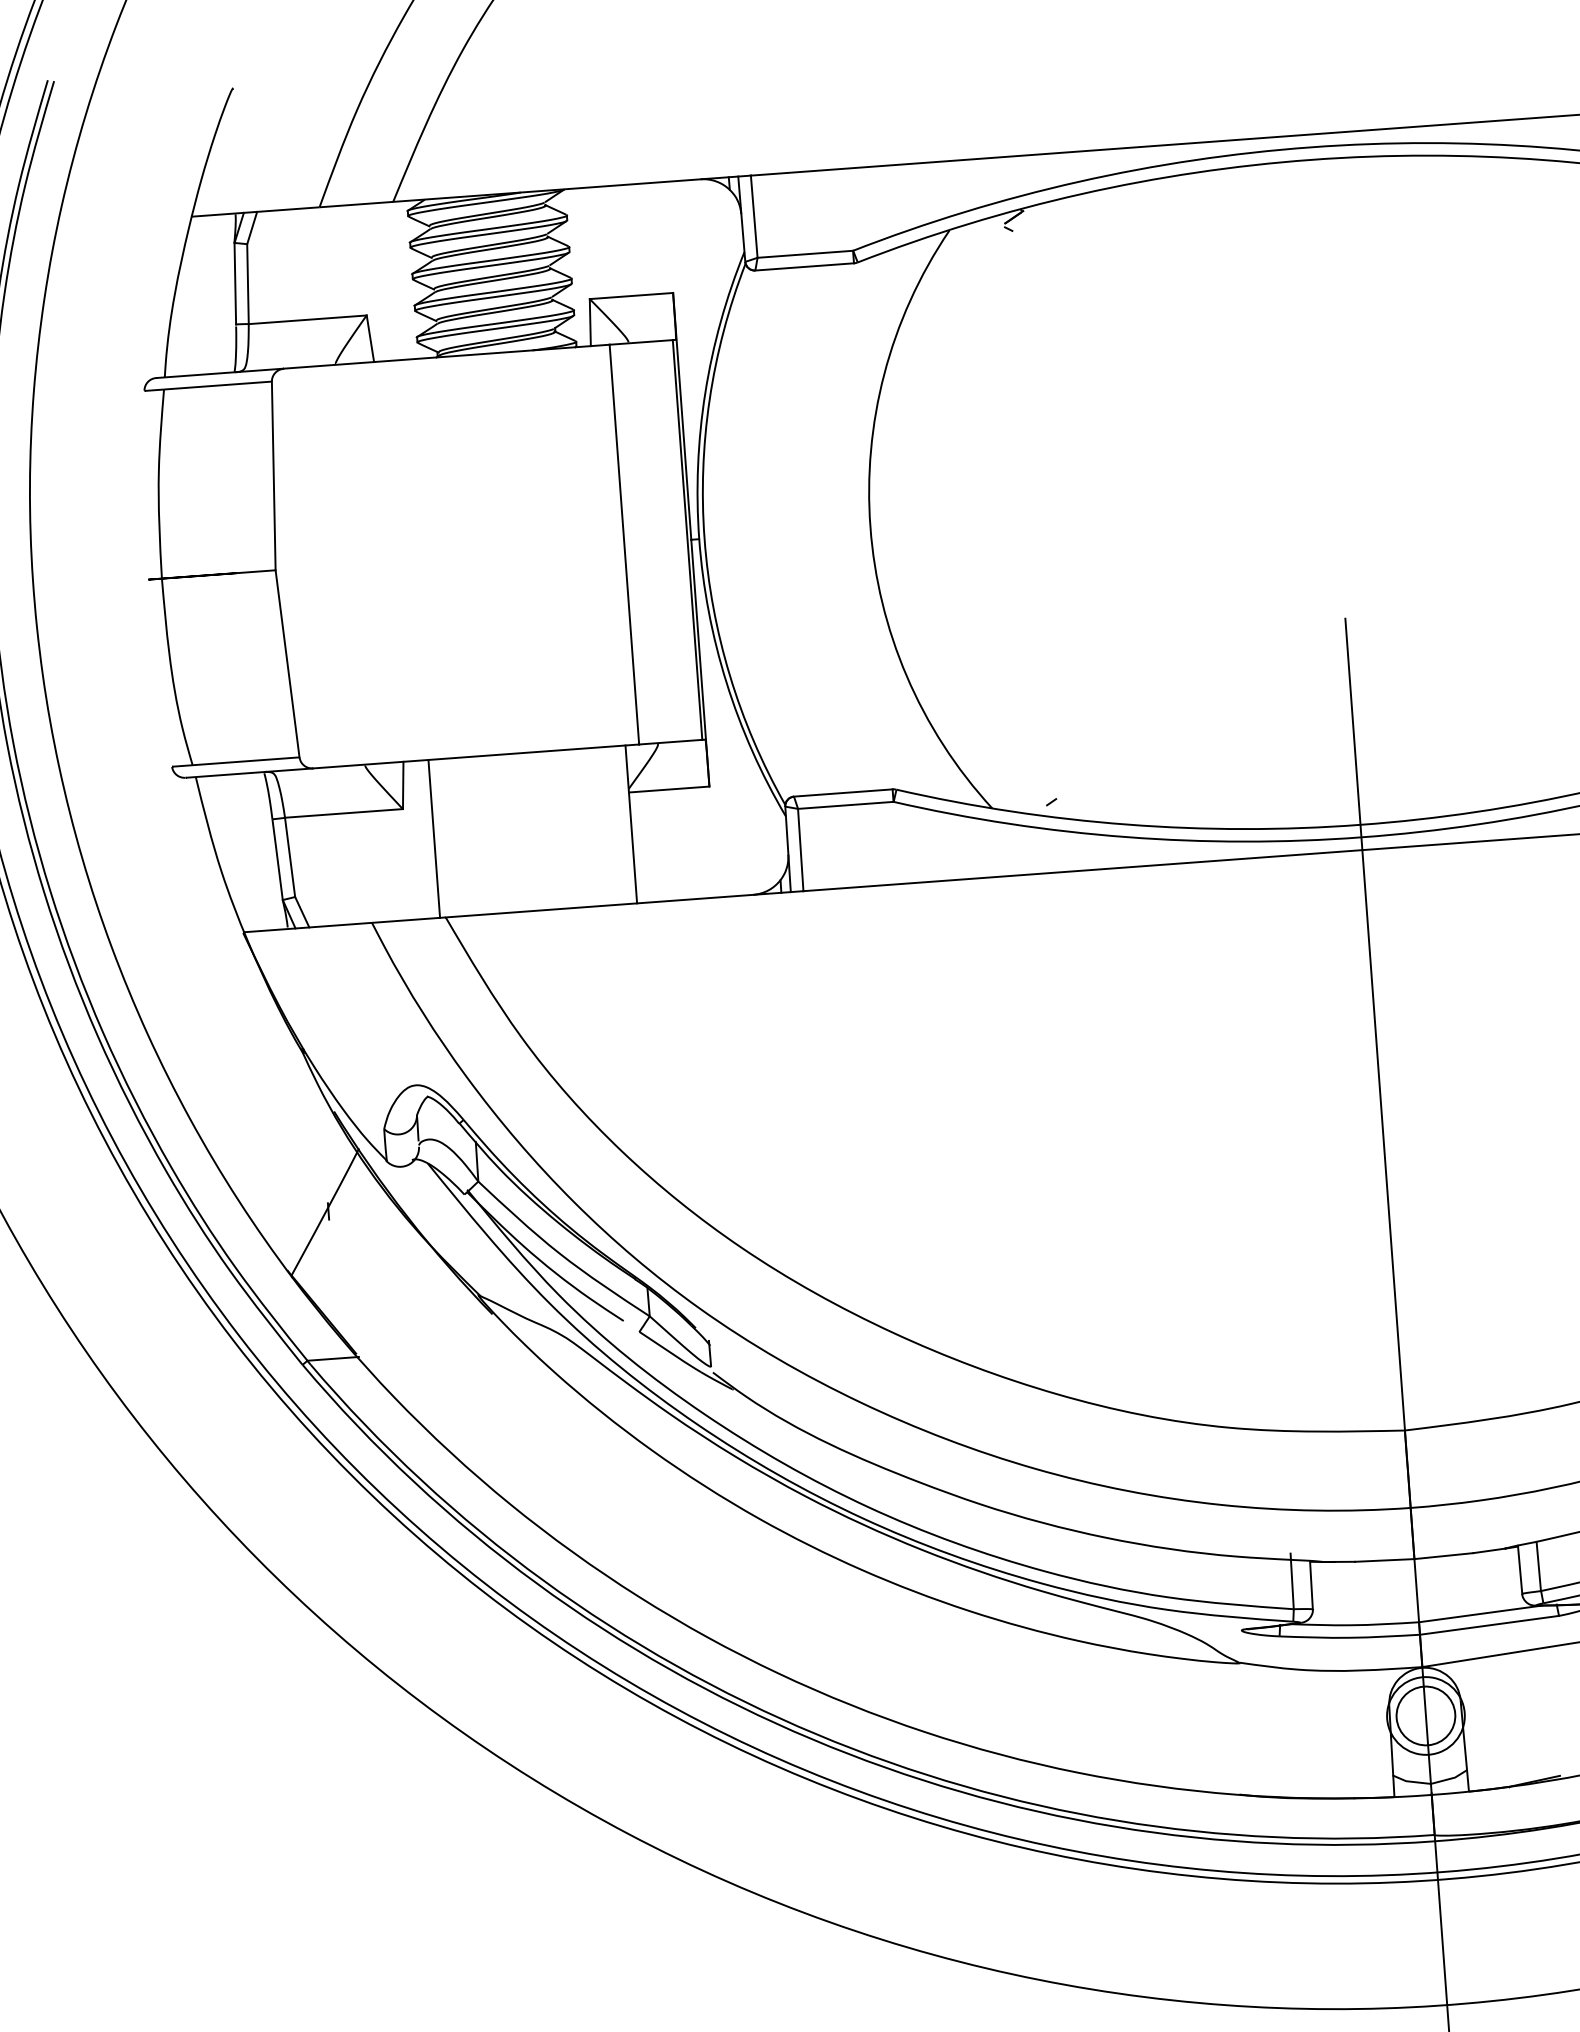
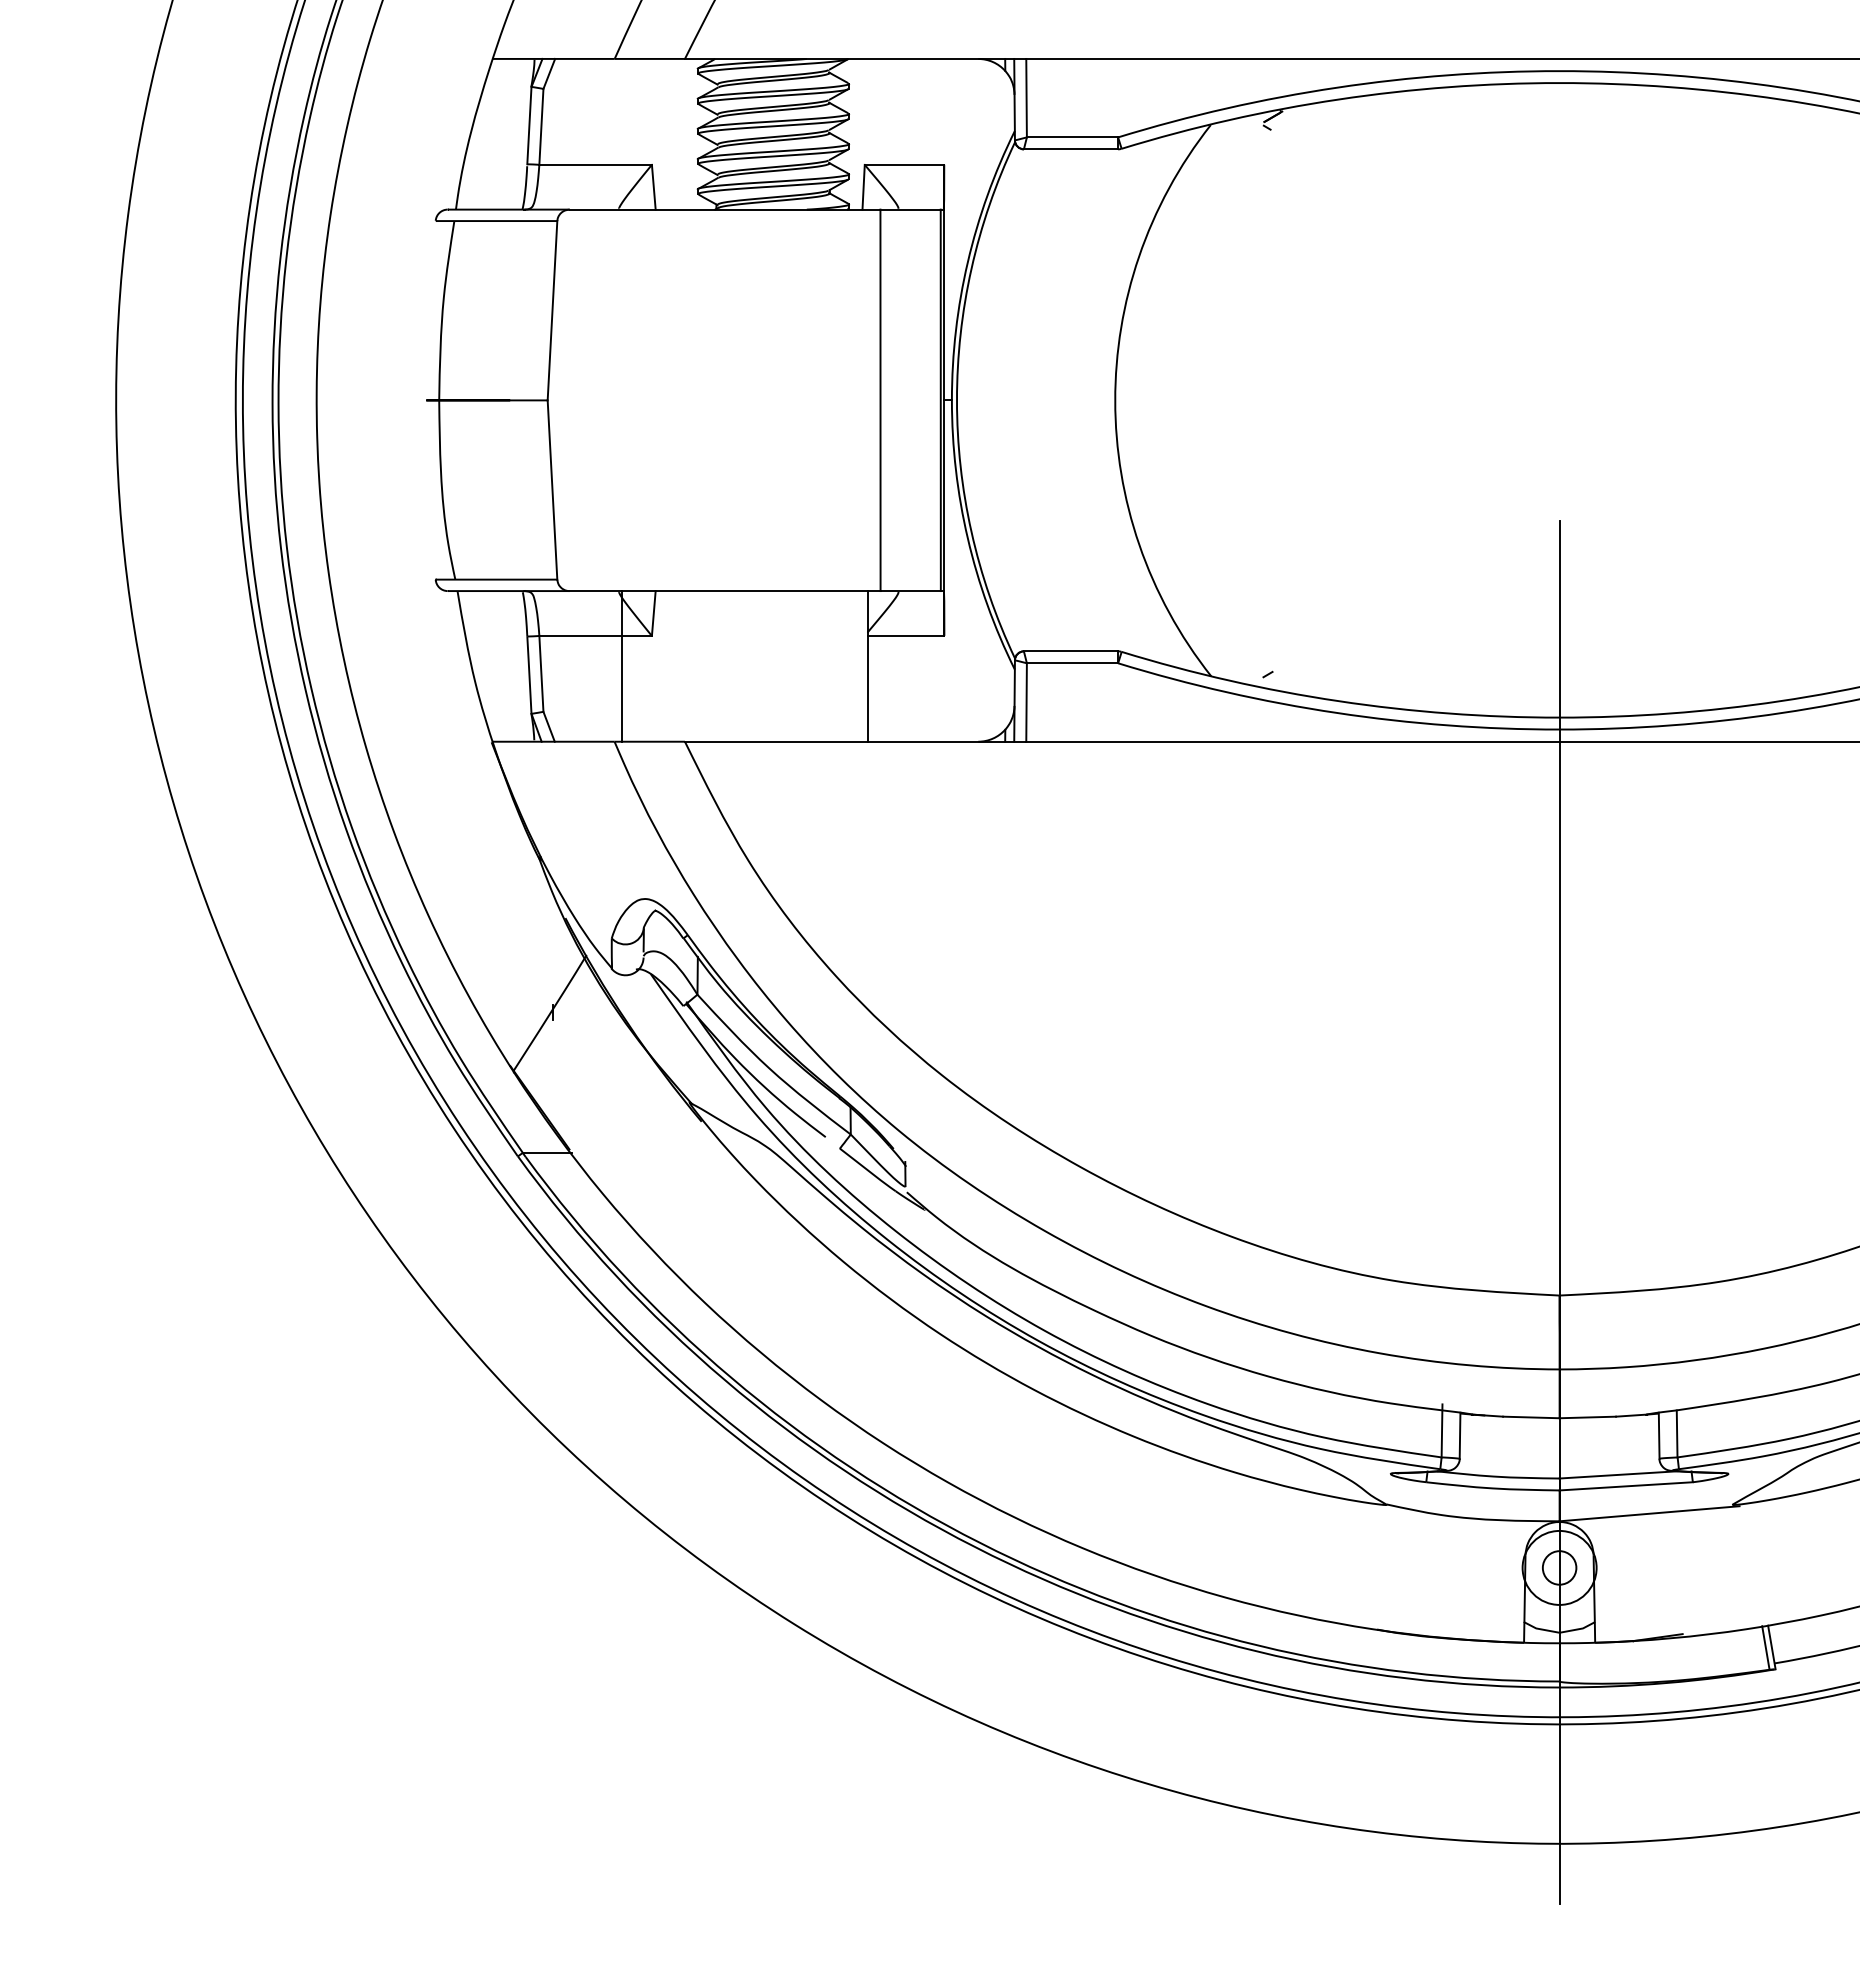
line: (434, 839) -> (621, 666), moved
circle: (1425, 1715) -> (1559, 1567), size x0.6

